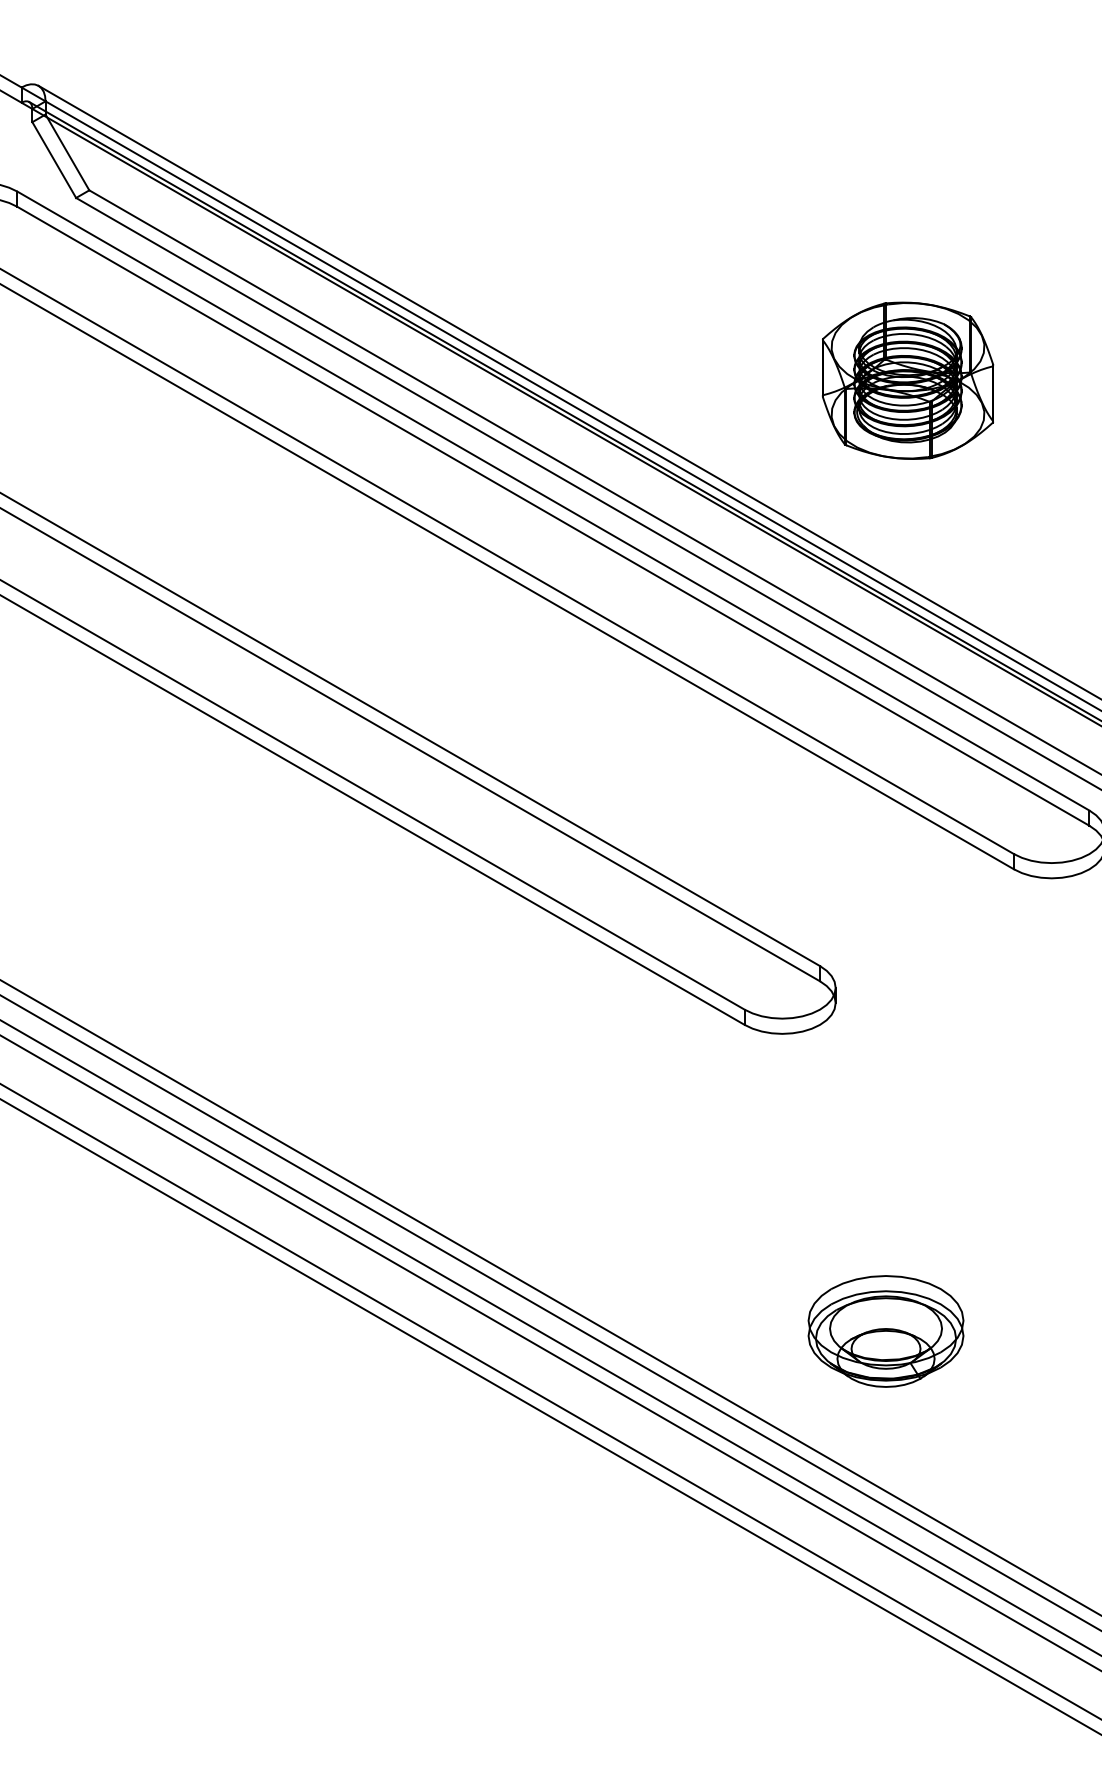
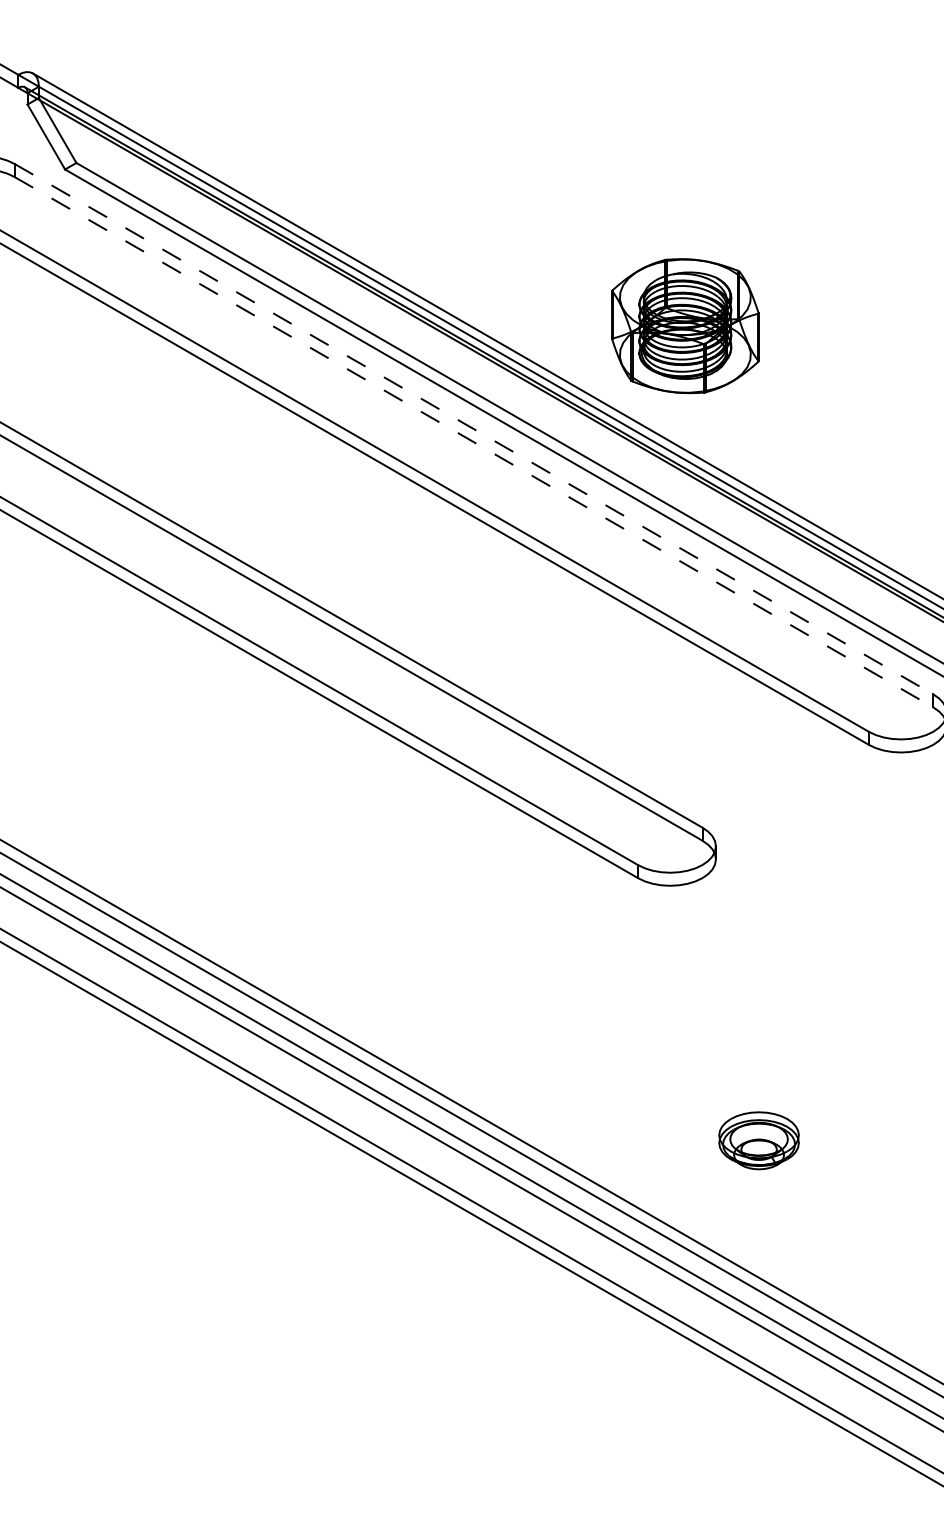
part: (908, 380) -> (685, 325), moved
line: (553, 501) -> (474, 429), solid -> dashed
line: (553, 516) -> (474, 442), solid -> dashed
part: (885, 1331) -> (758, 1140), size x0.6

